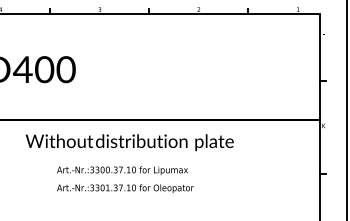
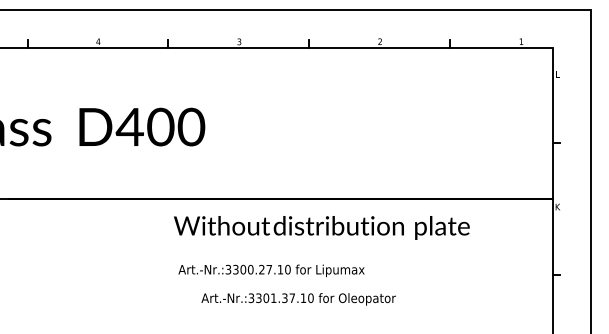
text: (129, 142) -> (321, 227), moved
text: (115, 169) -> (261, 269), Art.-Nr.:3300.37.10 -> Art.-Nr.:3300.27.10
text: (125, 188) -> (298, 299), moved

